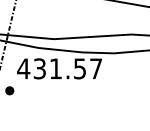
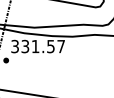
text: (22, 68) -> (14, 46), 431.57 -> 331.57

